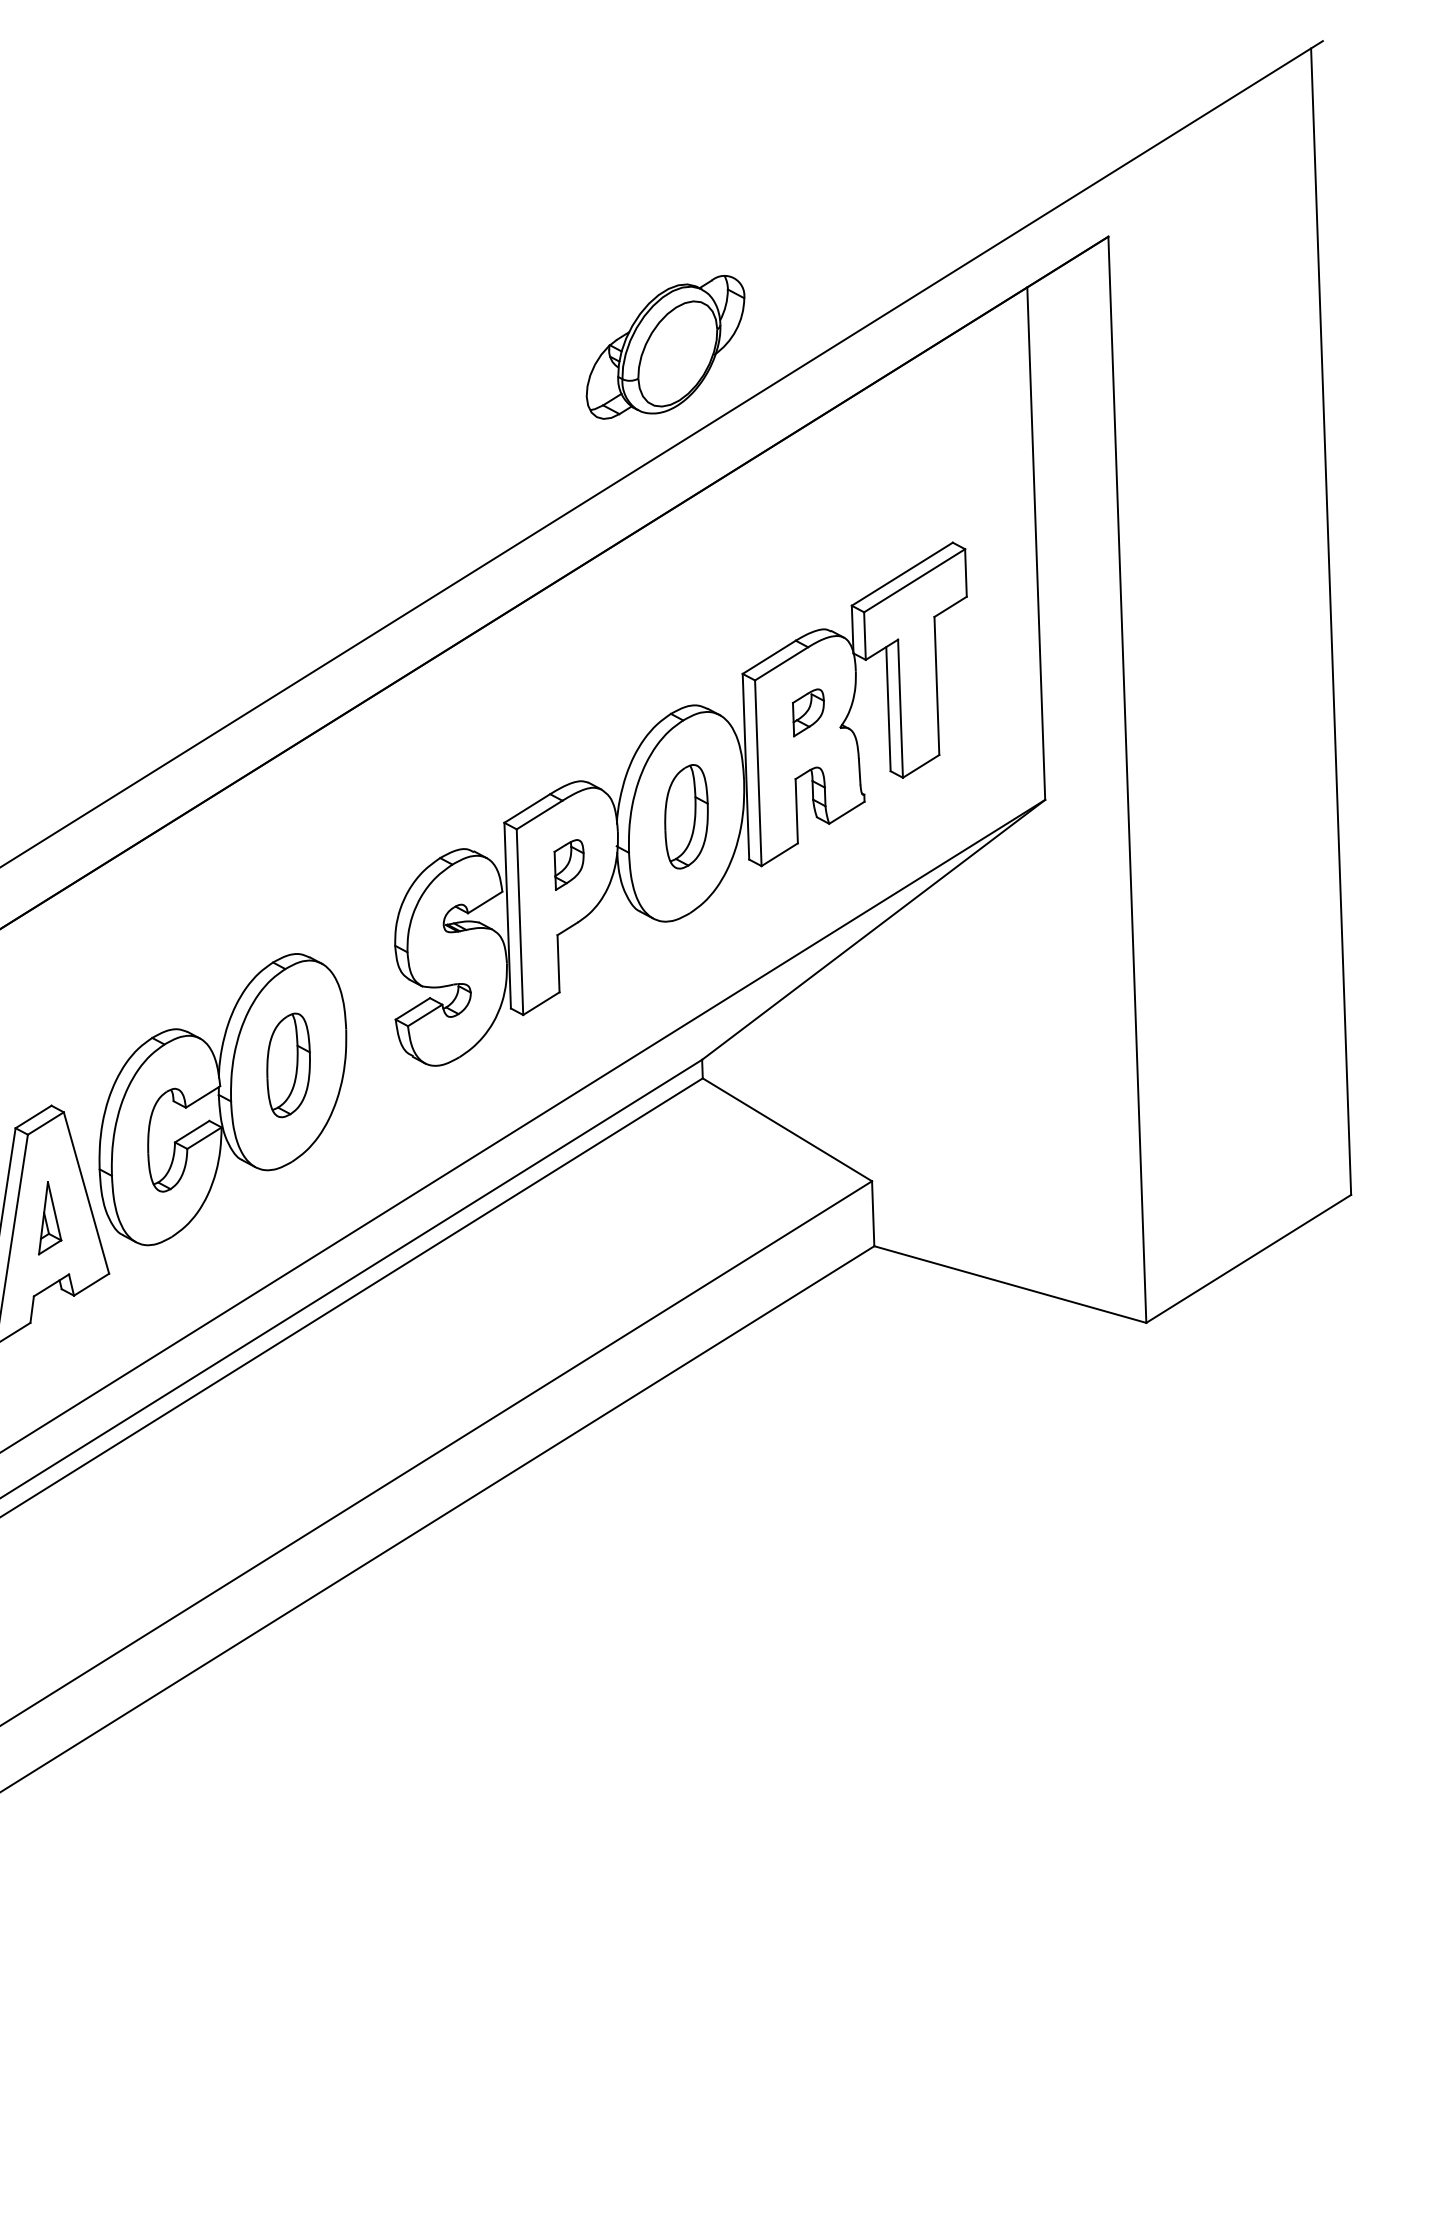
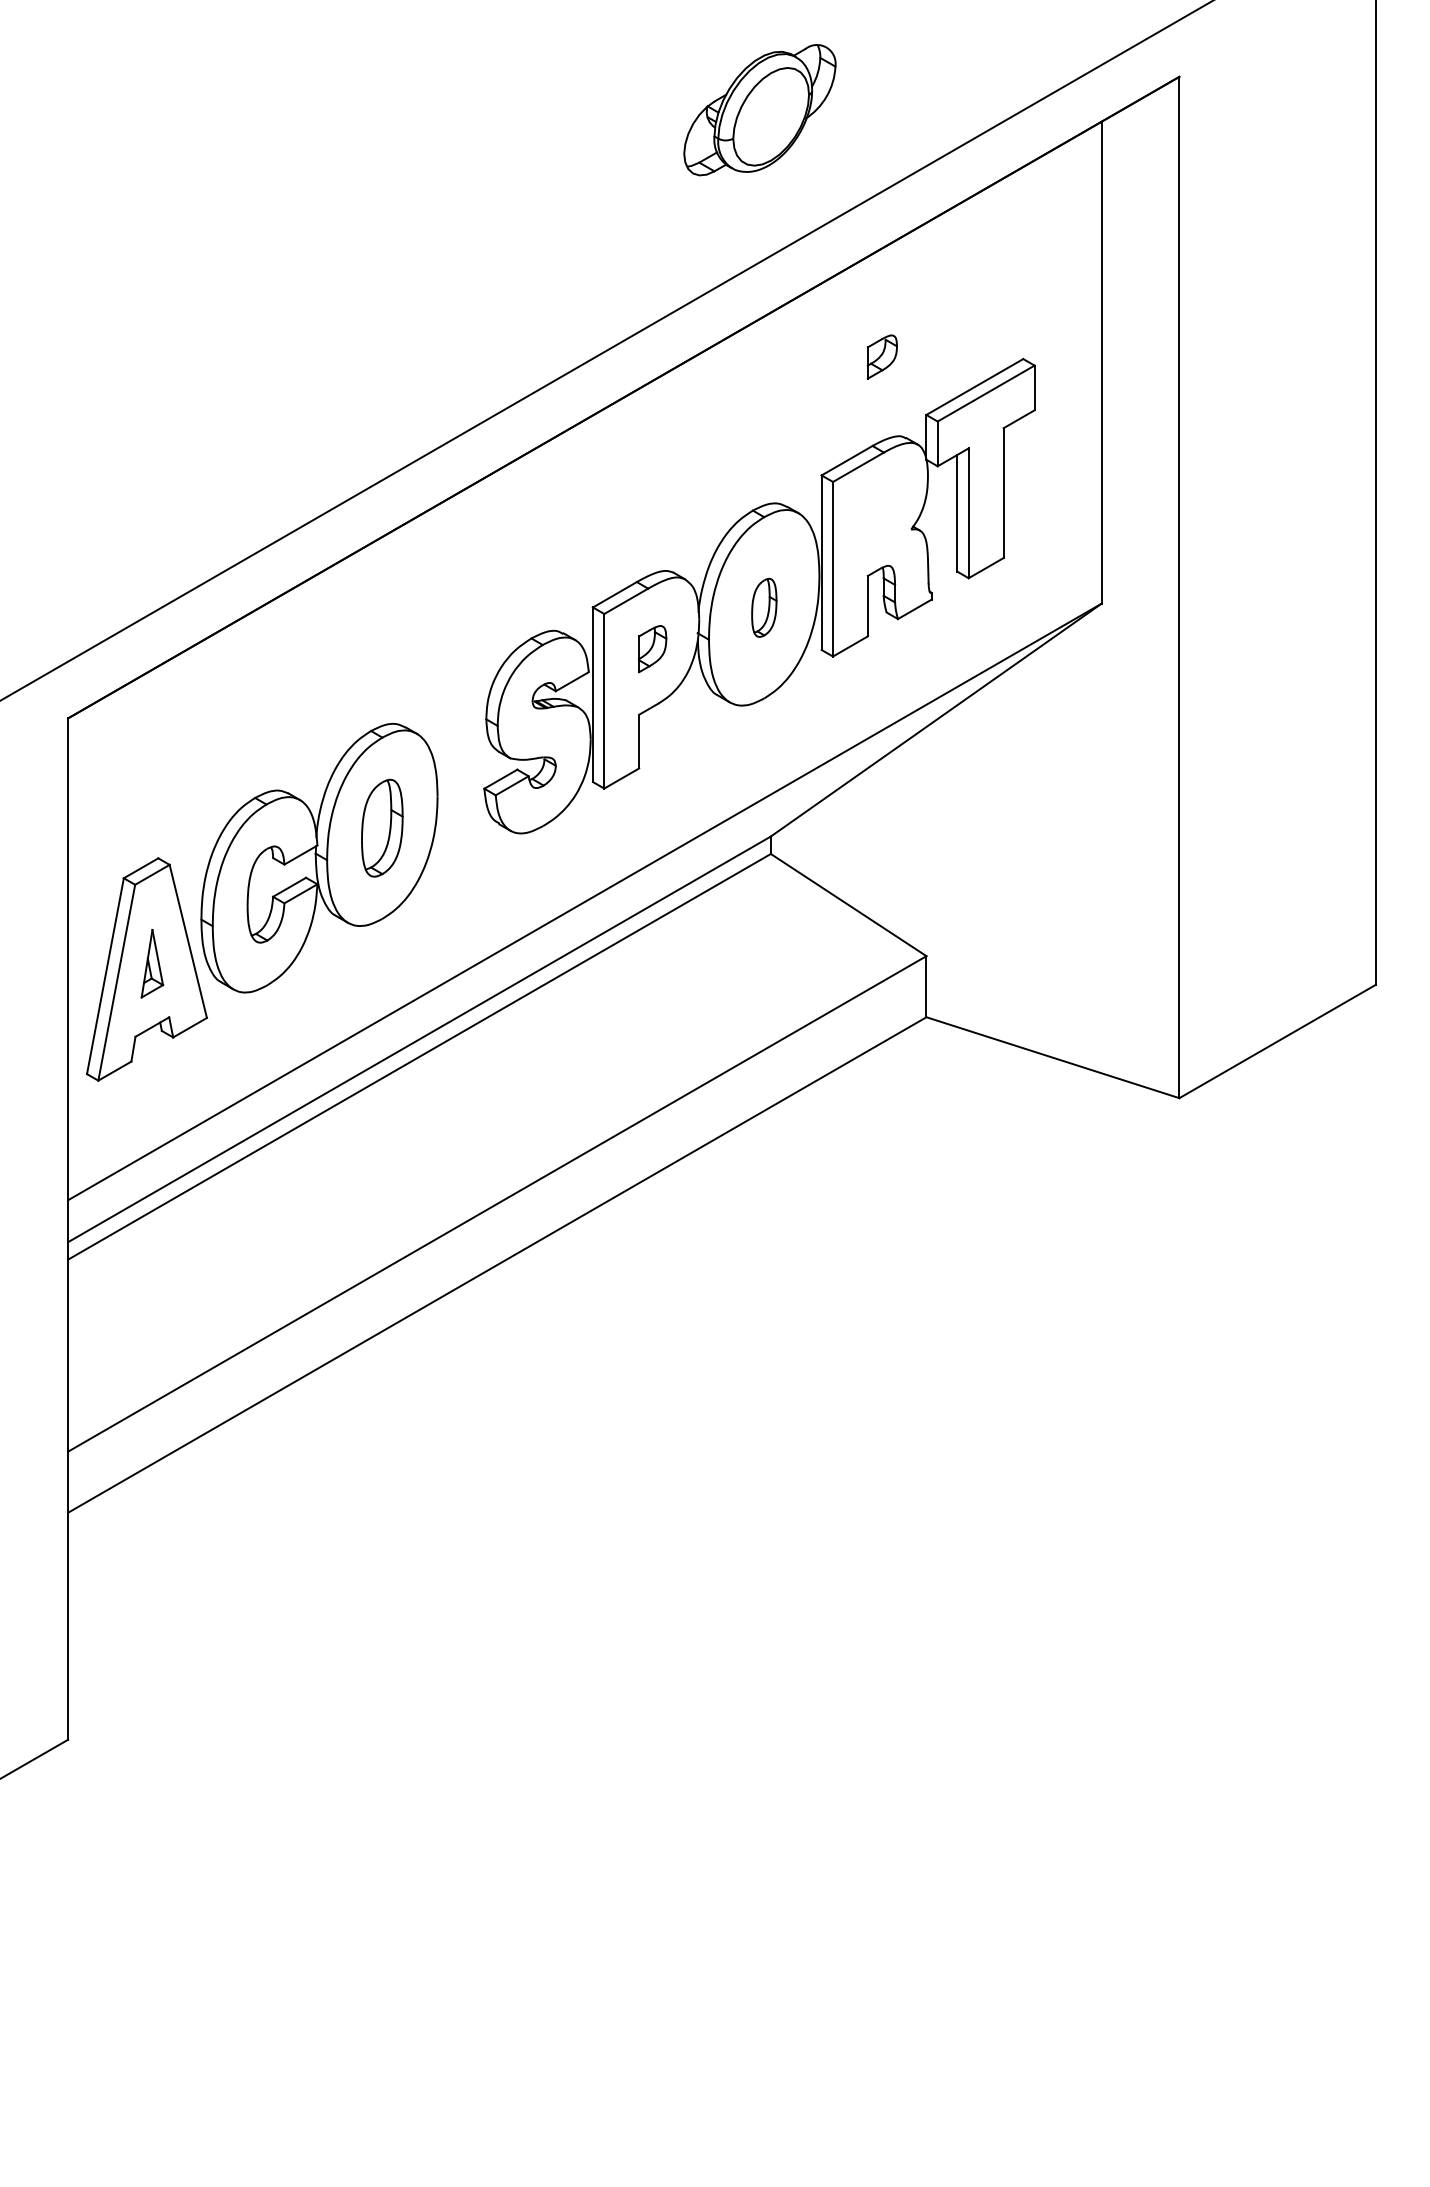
part: (665, 347) -> (759, 110), moved
part: (807, 712) -> (881, 356), moved
part: (686, 816) -> (764, 607), size x0.6

